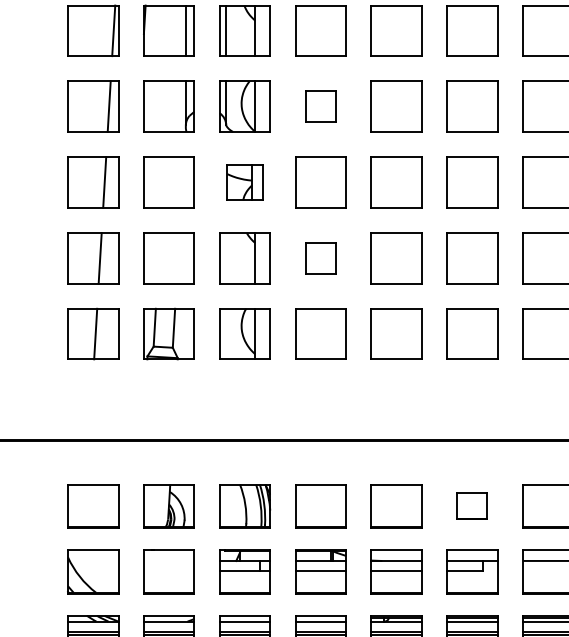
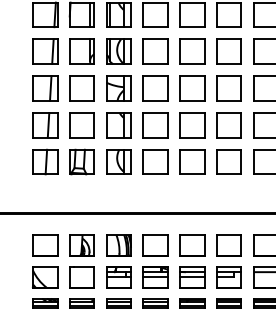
part: (320, 106) -> (155, 51), size x1.67
part: (244, 182) -> (118, 88), size x1.43
part: (320, 258) -> (155, 125), size x1.67
part: (470, 506) -> (228, 245), size x1.67

